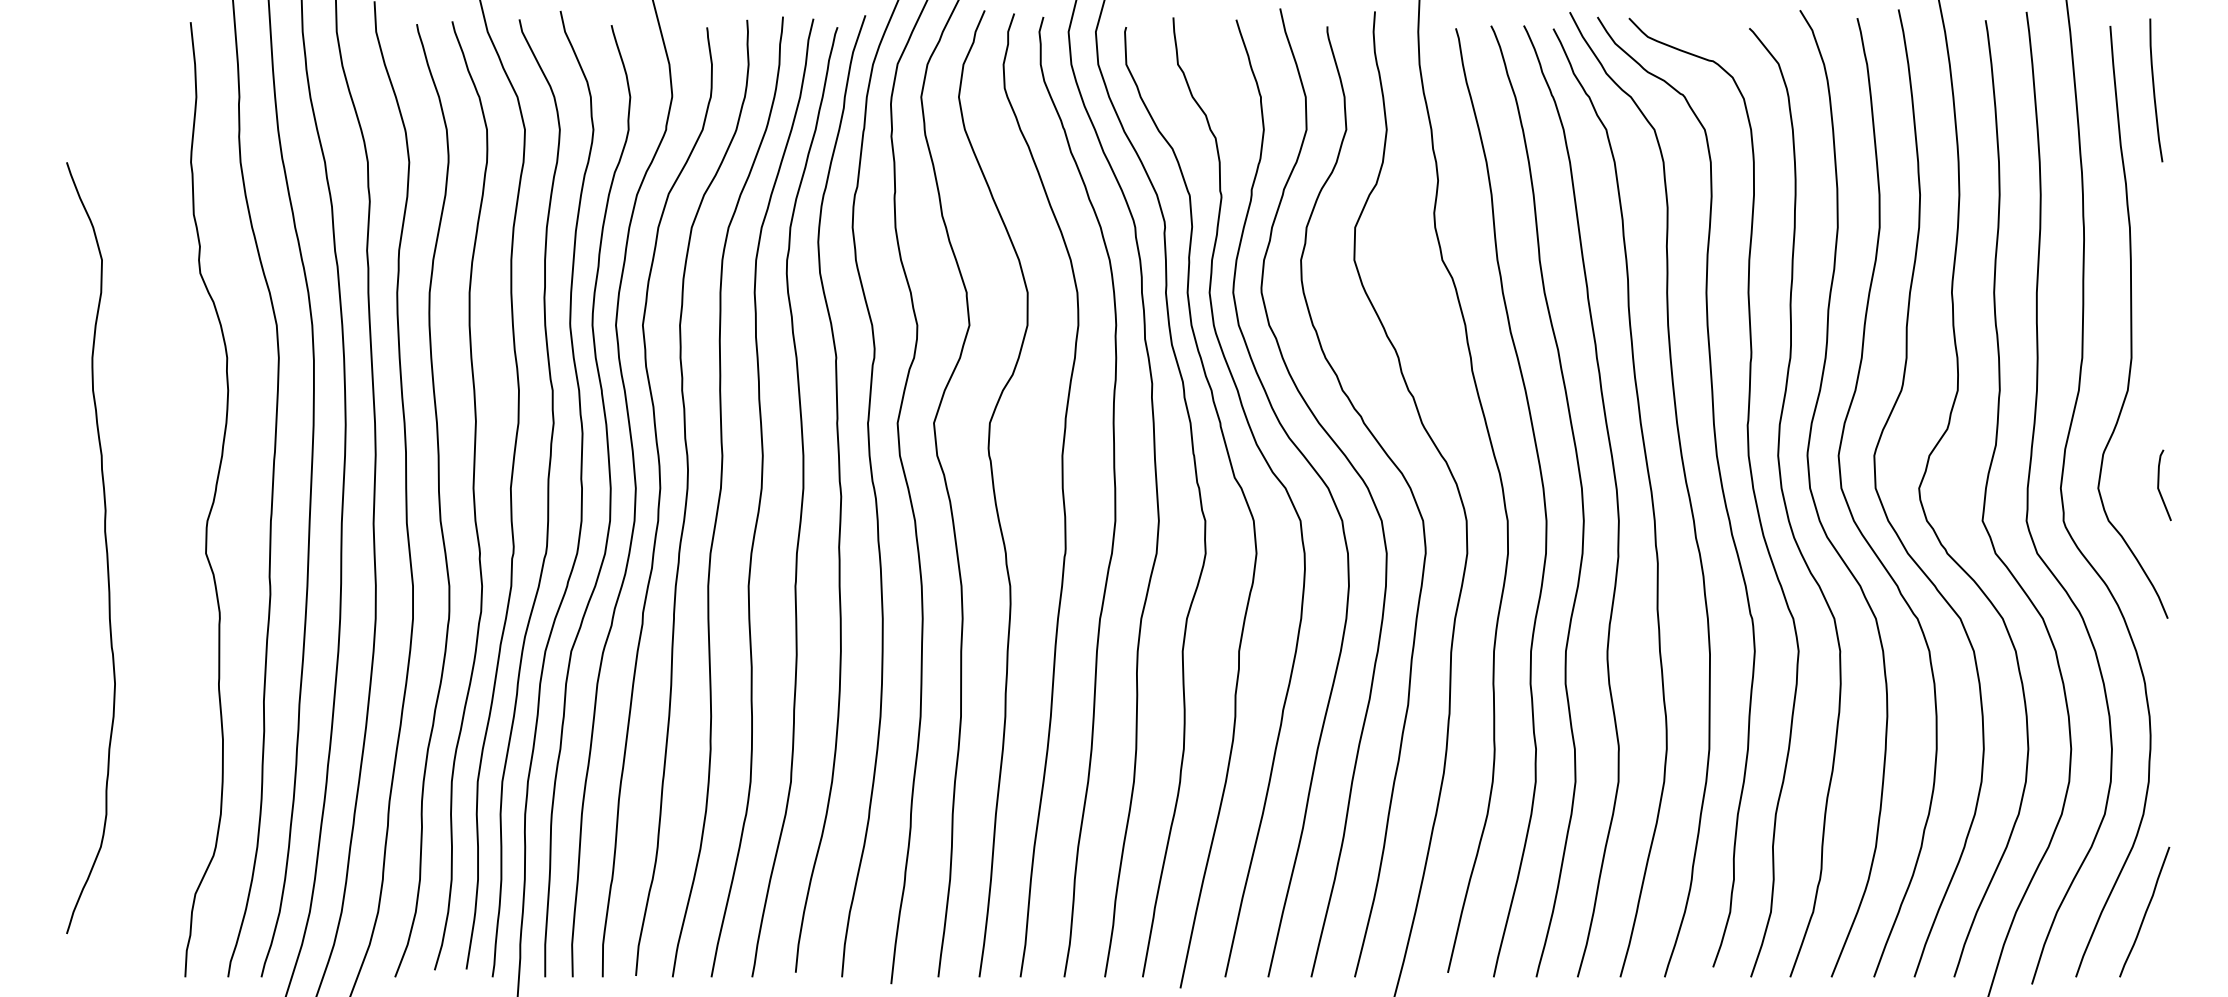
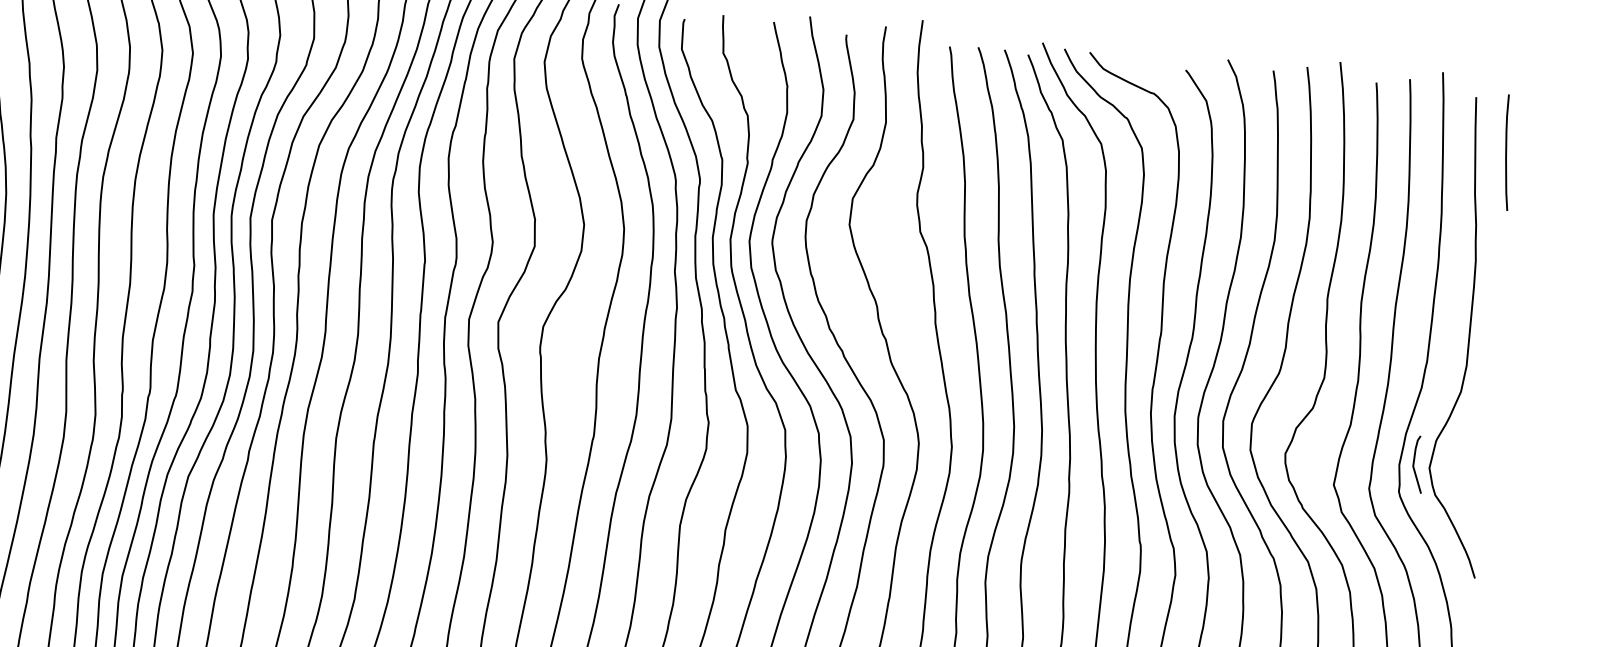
line: (2159, 484) -> (1414, 463), moved

